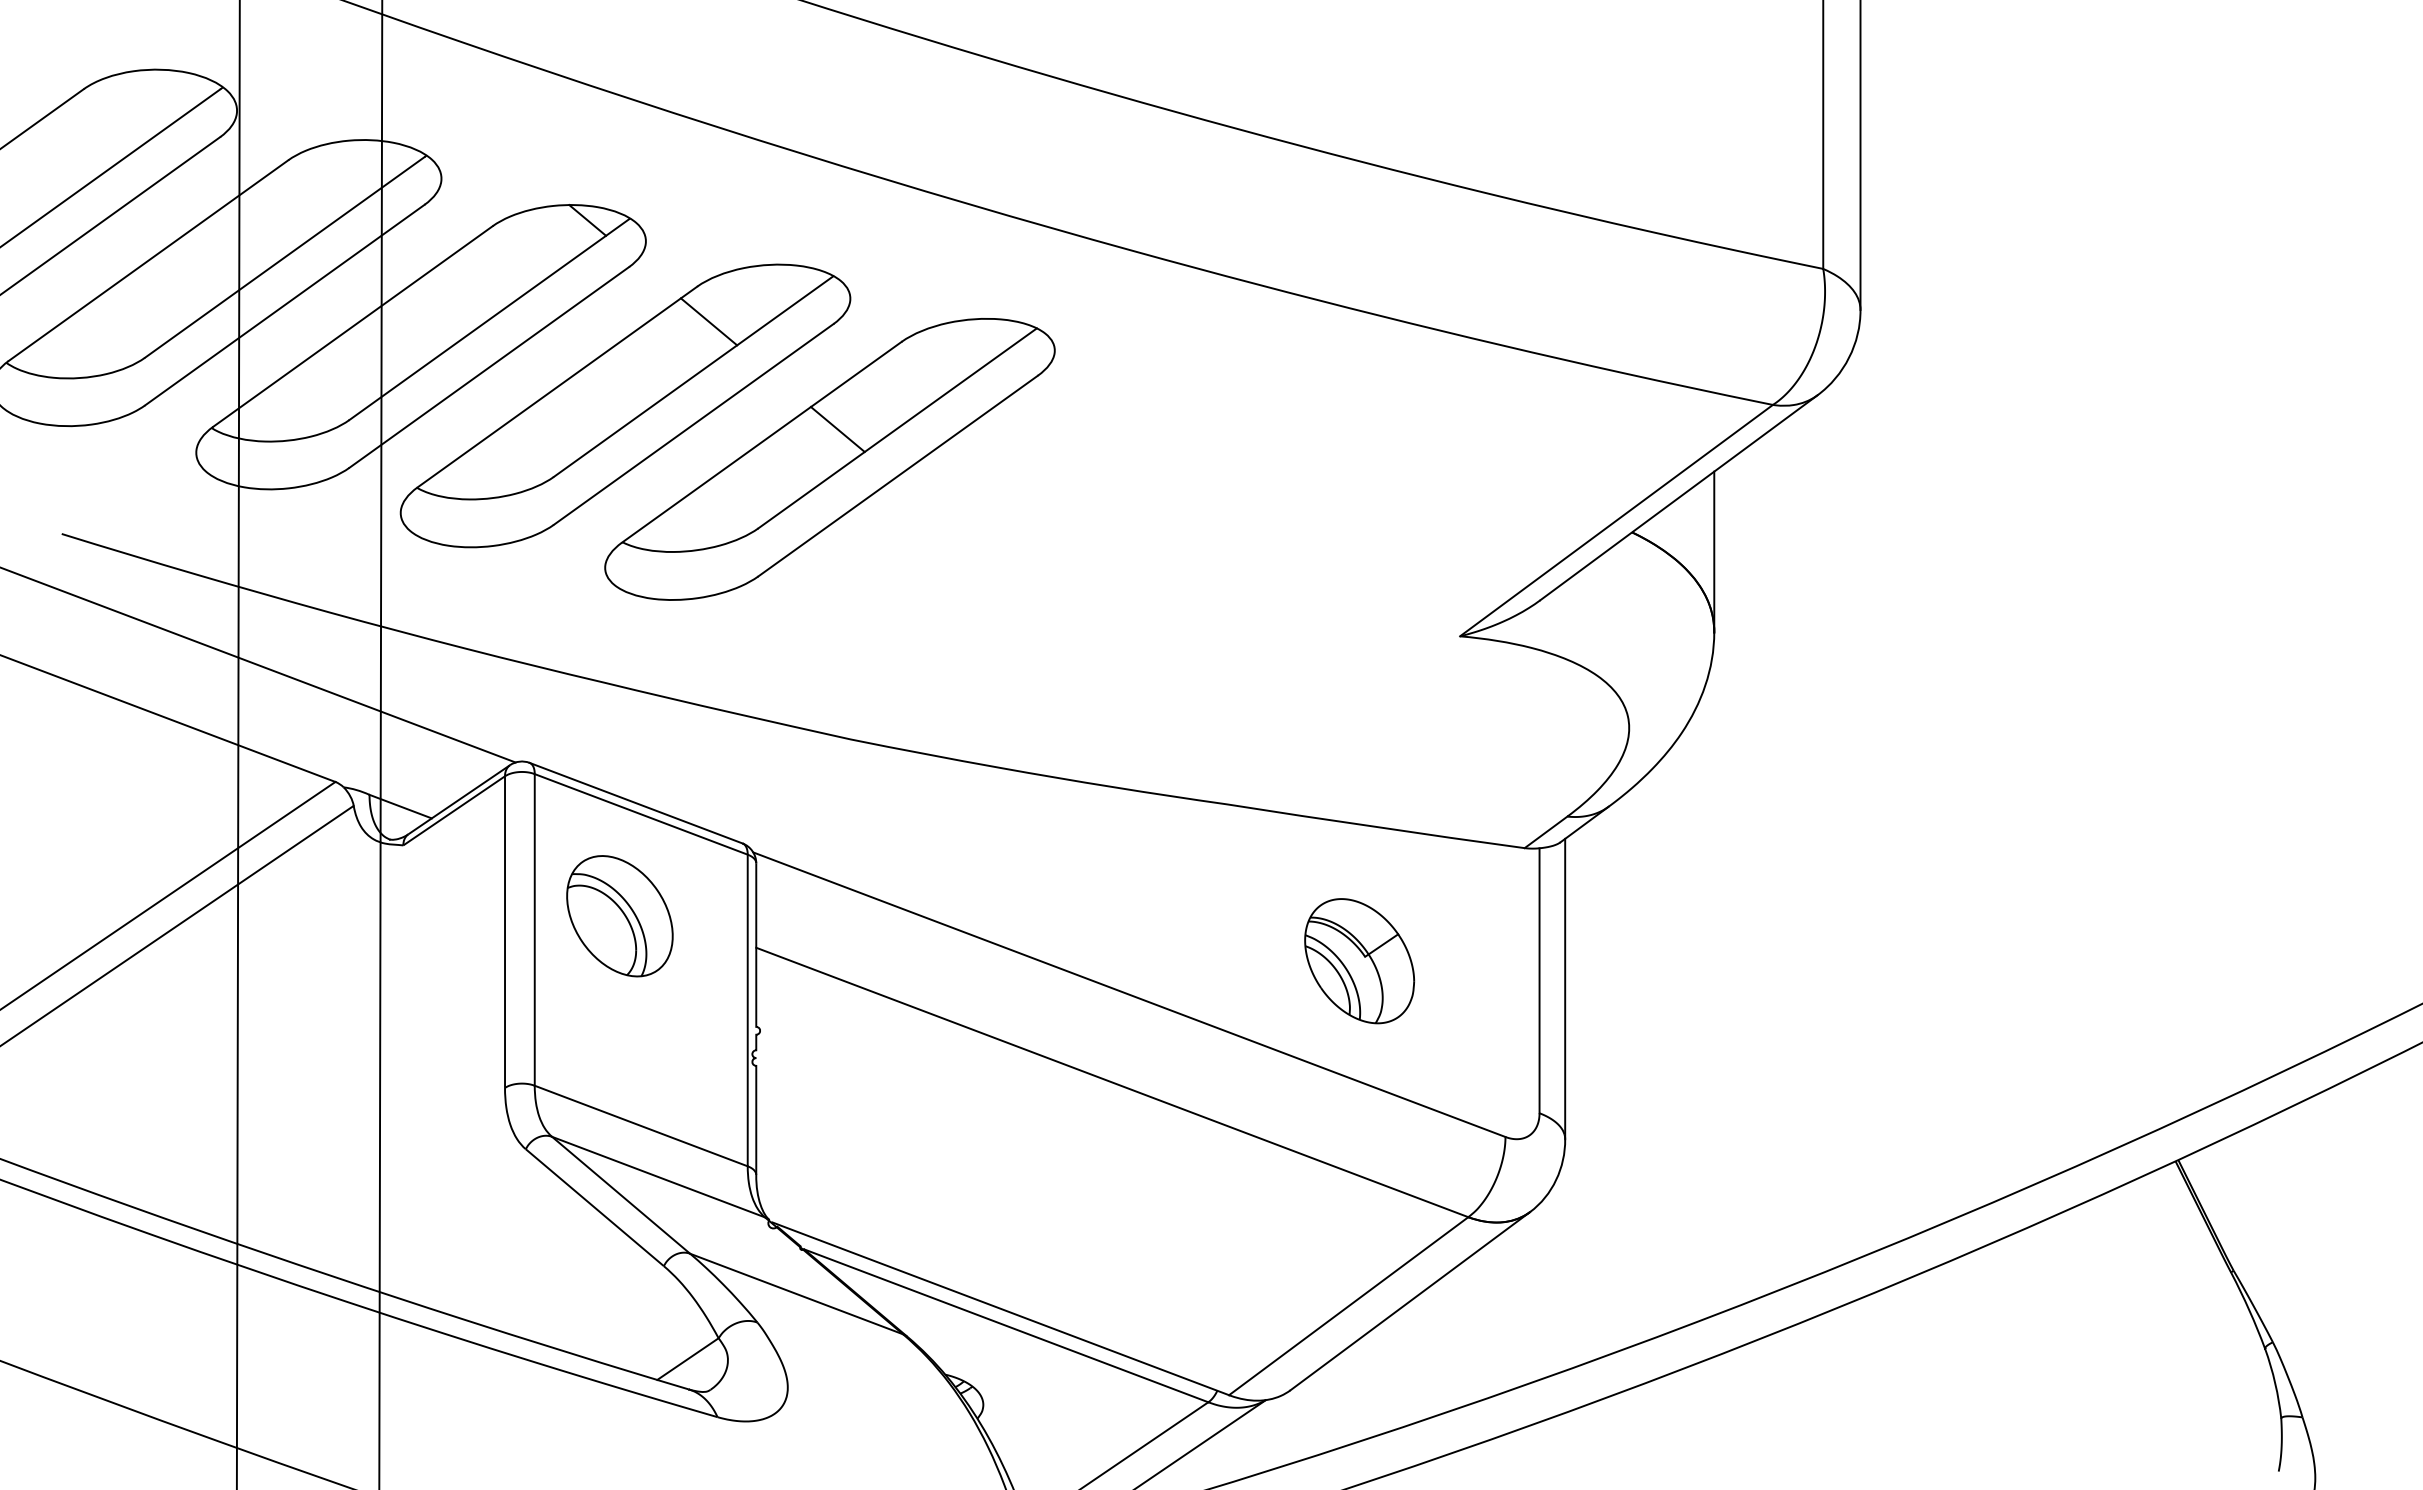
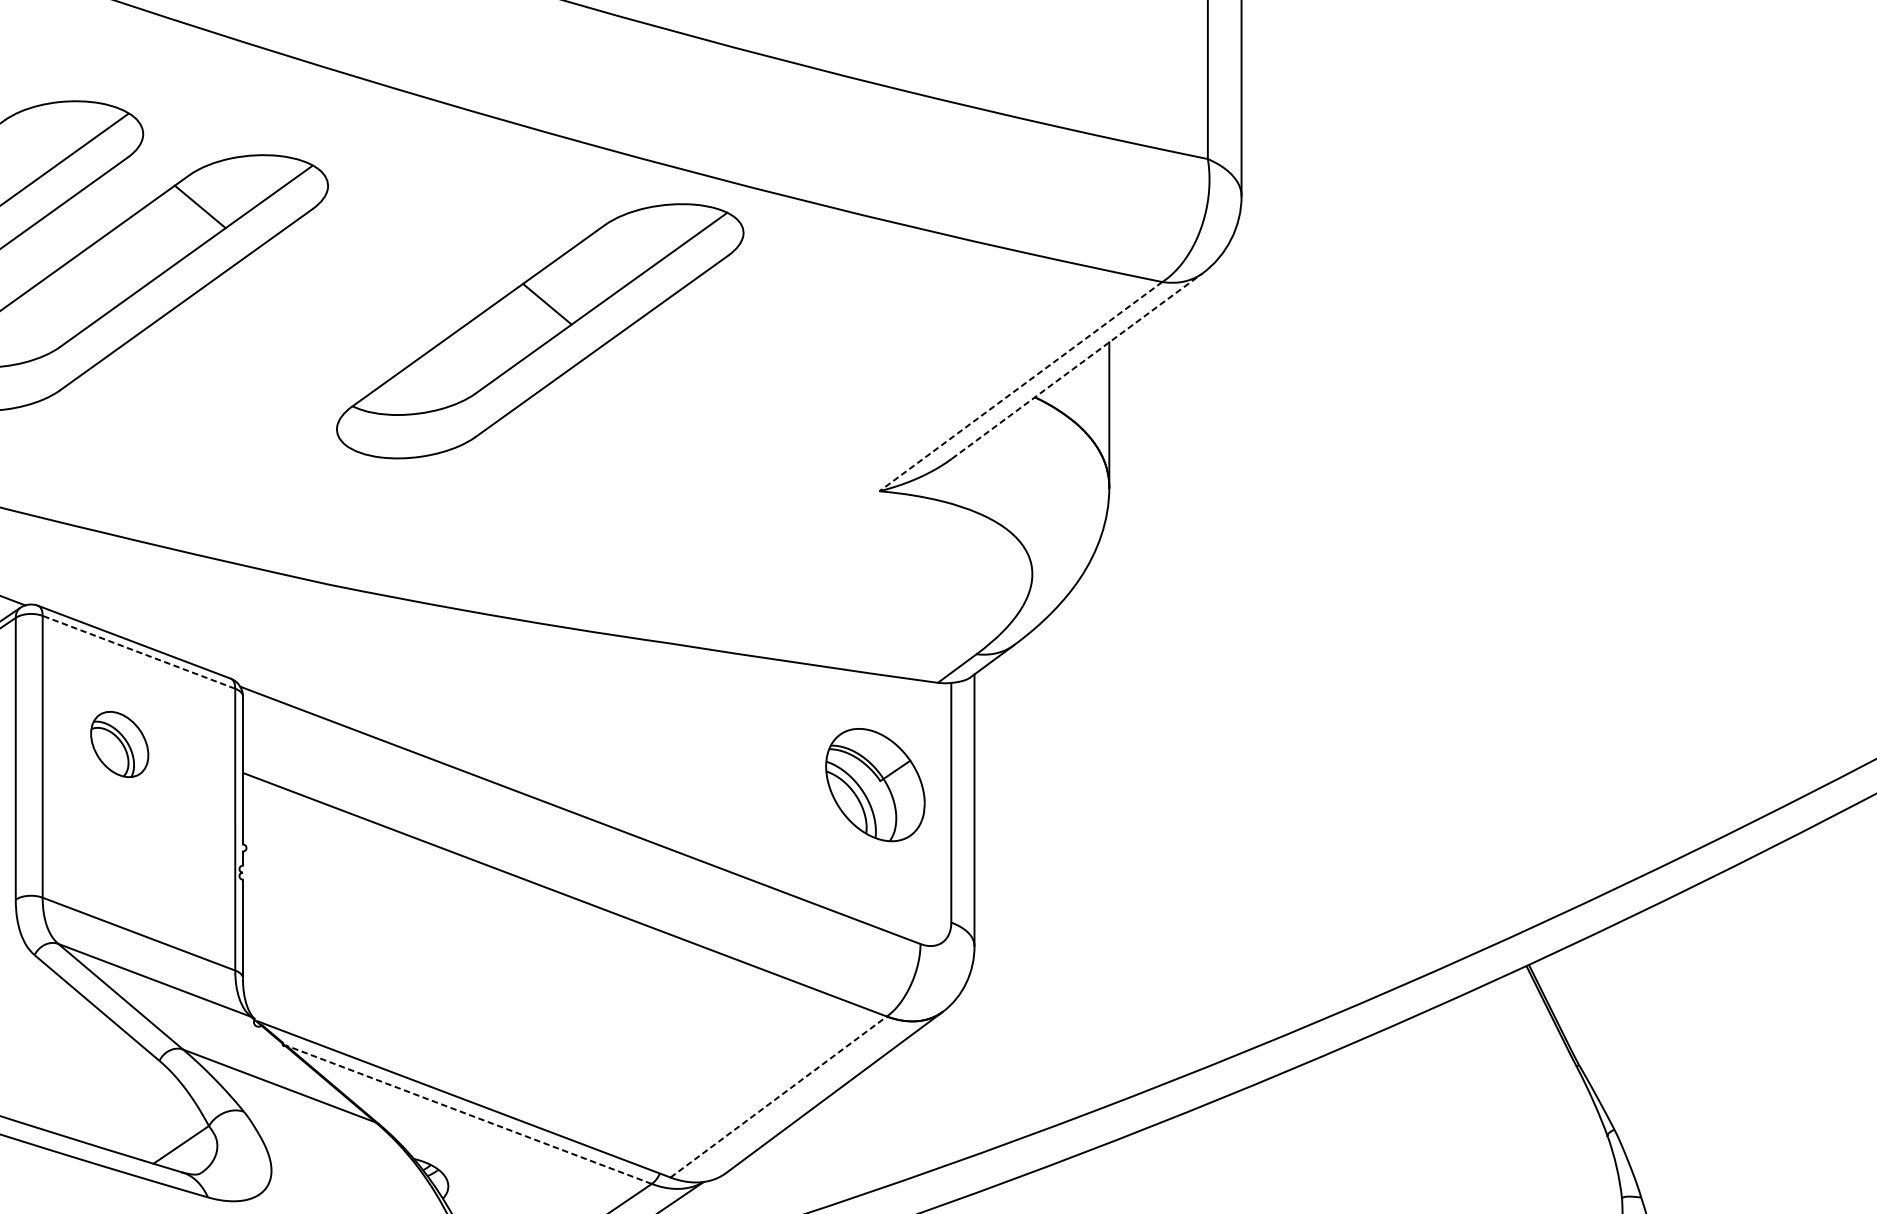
line: (587, 220) -> (90, 115), removed
part: (829, 459) -> (539, 331), moved
line: (1679, 497) -> (1077, 365), solid -> dashed
line: (1616, 520) -> (1020, 386), solid -> dashed
line: (641, 814) -> (139, 652), solid -> dashed
part: (619, 916) -> (119, 744), size x0.6
part: (1359, 961) -> (875, 785), moved
line: (1349, 1305) -> (779, 1096), solid -> dashed
line: (1005, 1325) -> (468, 1114), solid -> dashed

